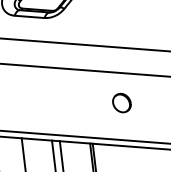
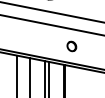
part: (121, 103) -> (71, 46), moved

